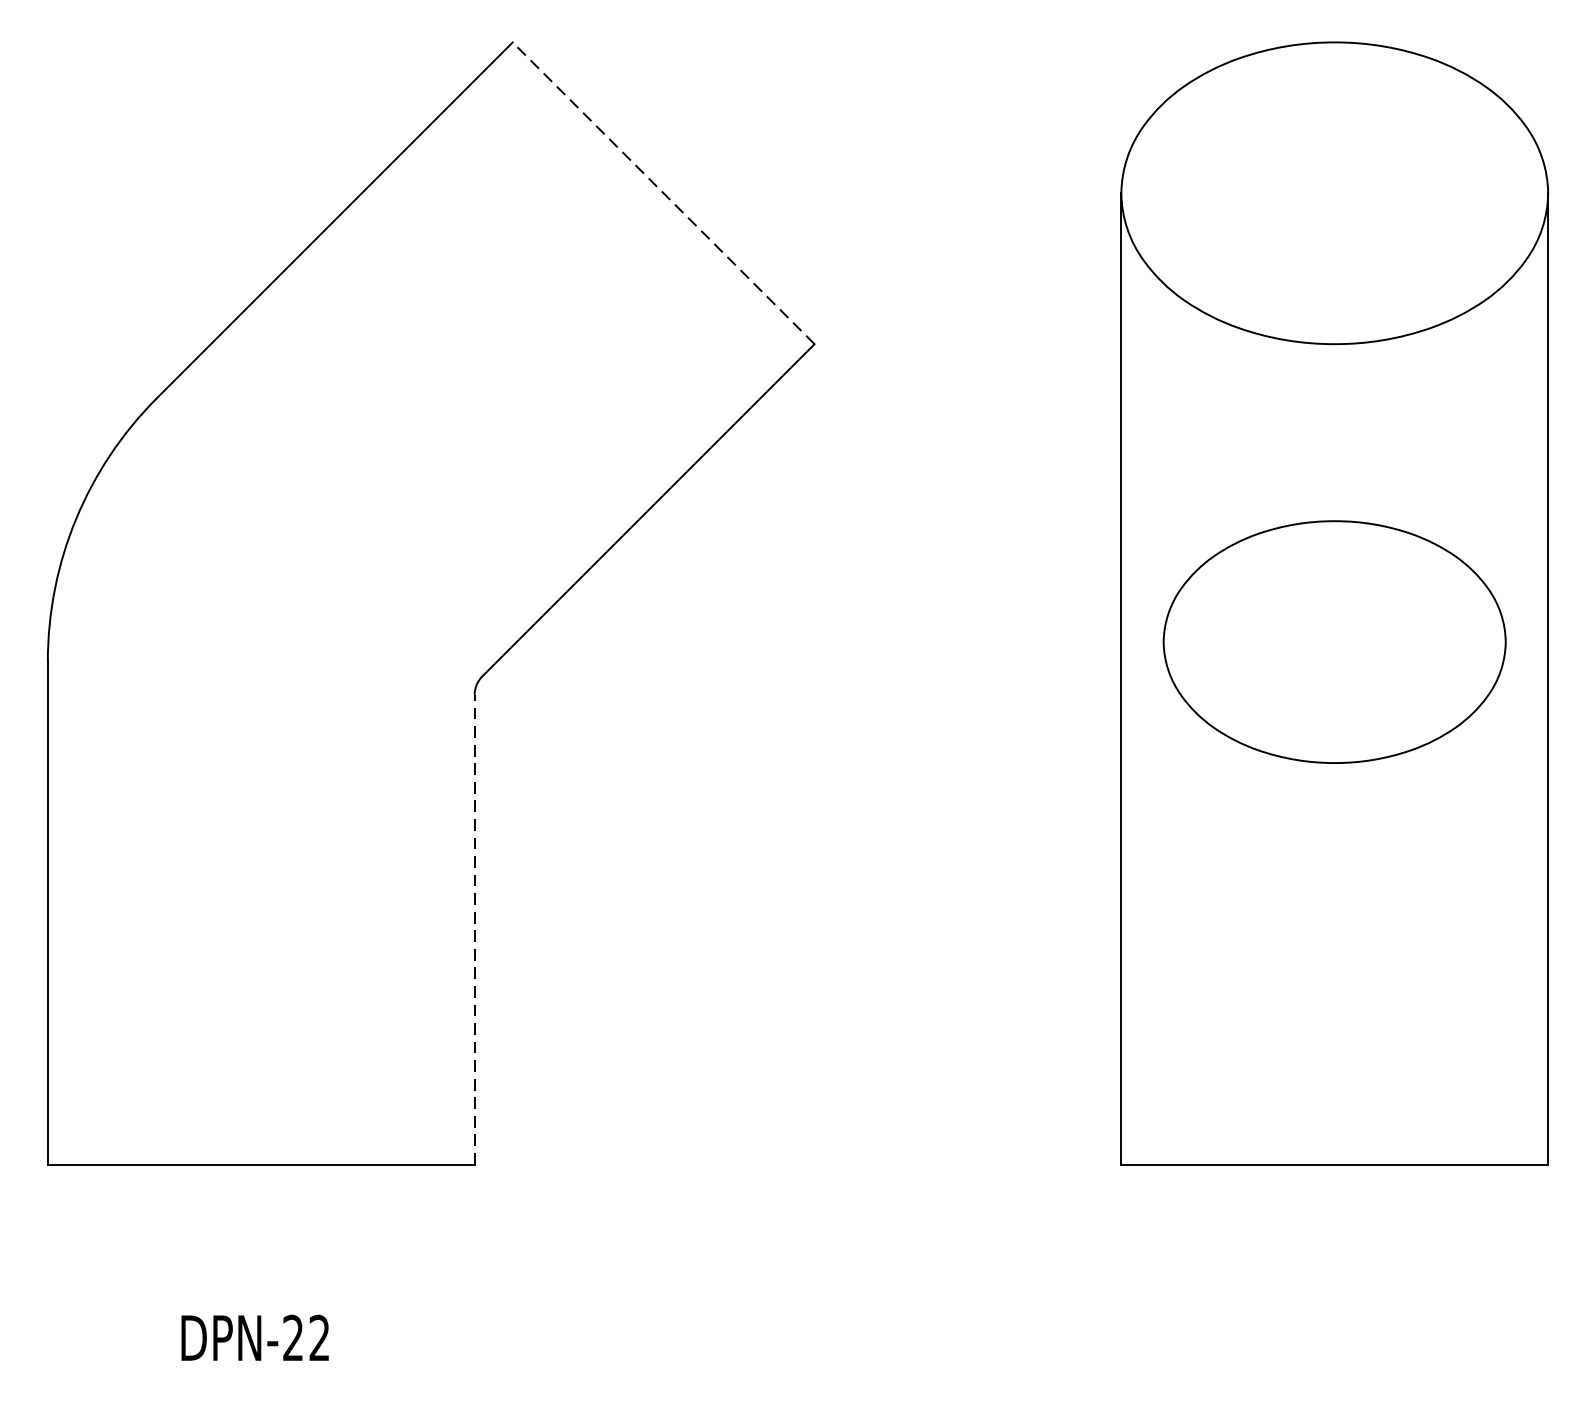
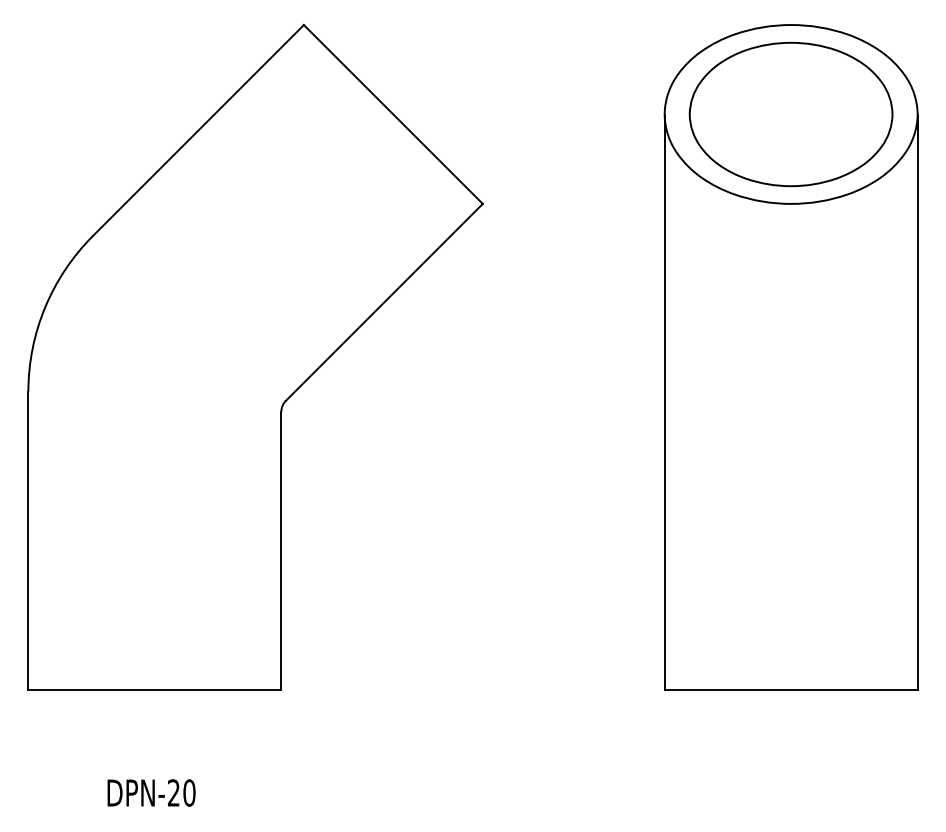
line: (663, 193) -> (393, 114), dashed -> solid
part: (1333, 642) -> (790, 114), moved
line: (474, 928) -> (281, 550), dashed -> solid
text: (319, 1337) -> (189, 792), DPN-22 -> DPN-20

